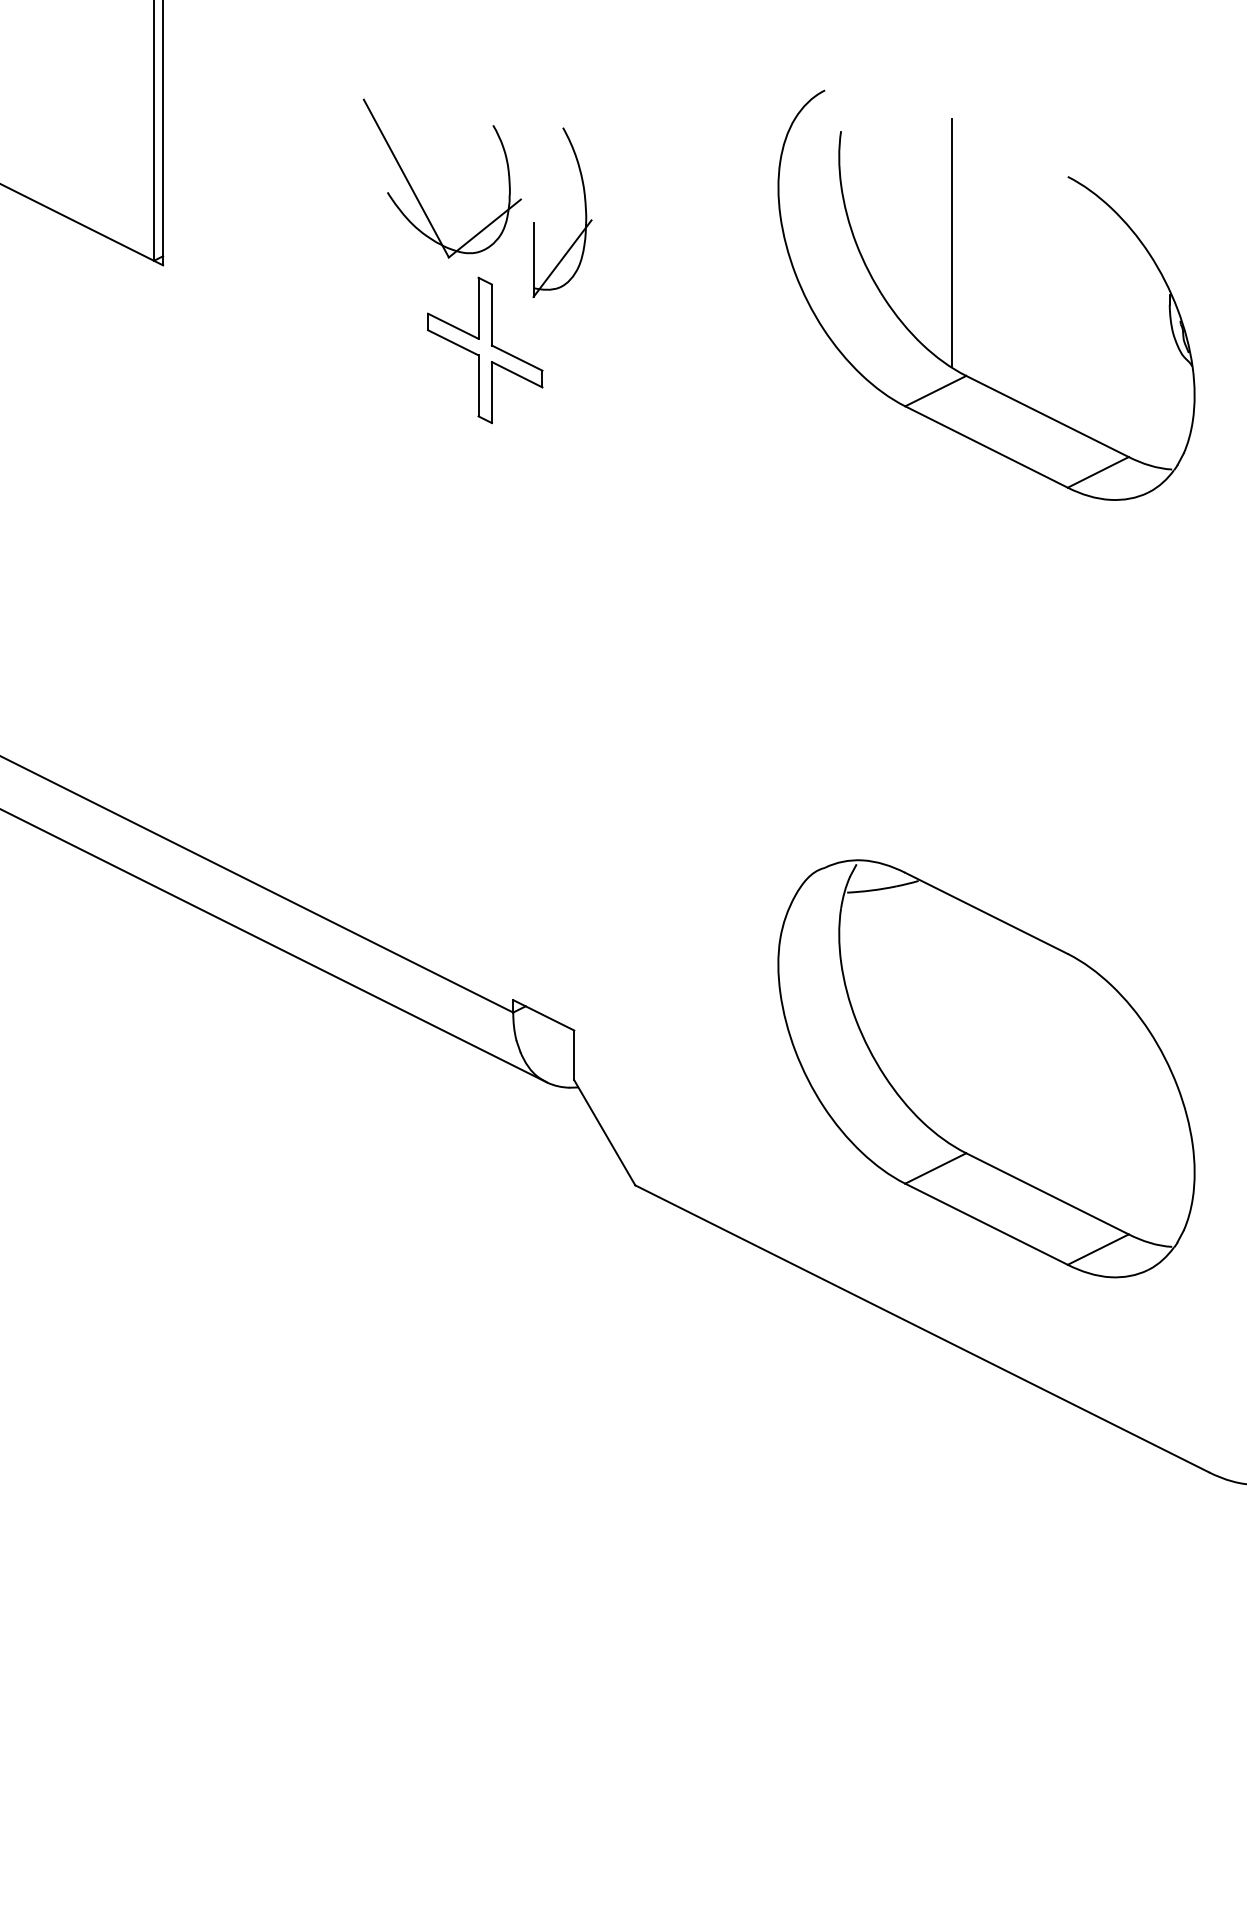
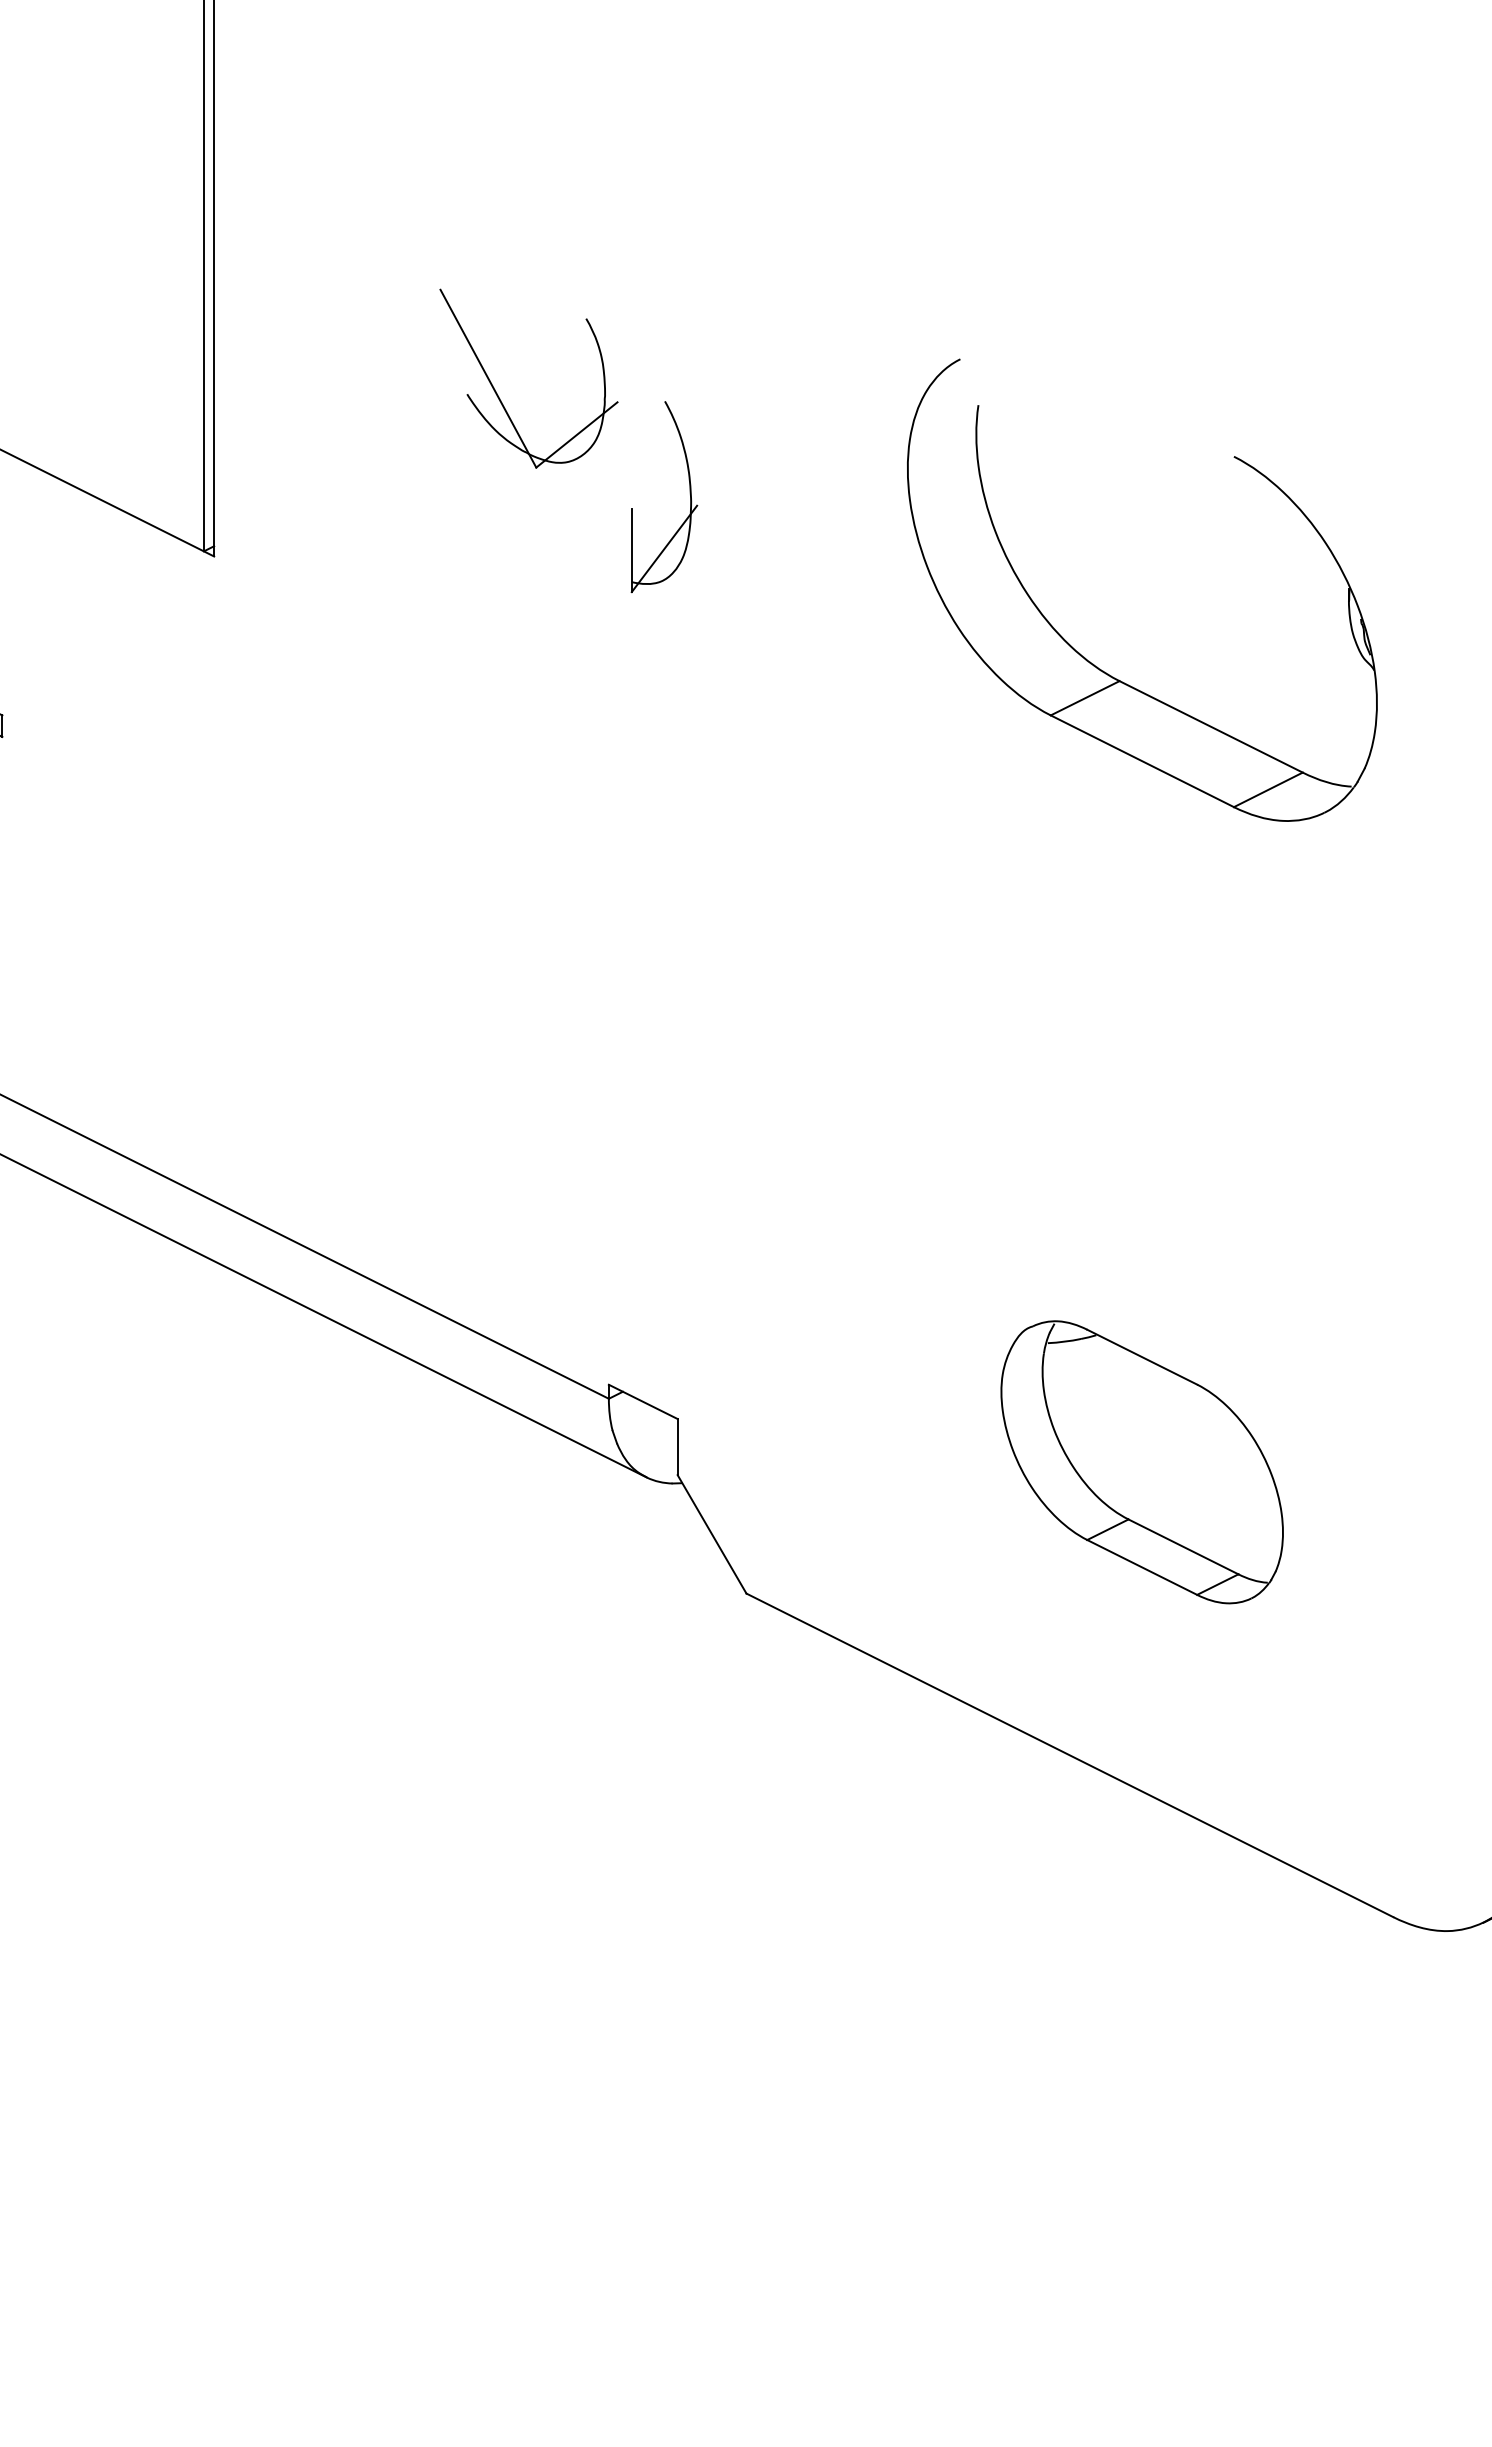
part: (416, 194) -> (499, 396), moved
line: (952, 242) -> (1103, 530), removed
part: (484, 350) -> (576, 652), removed
part: (985, 1069) -> (1141, 1462), size x0.6

